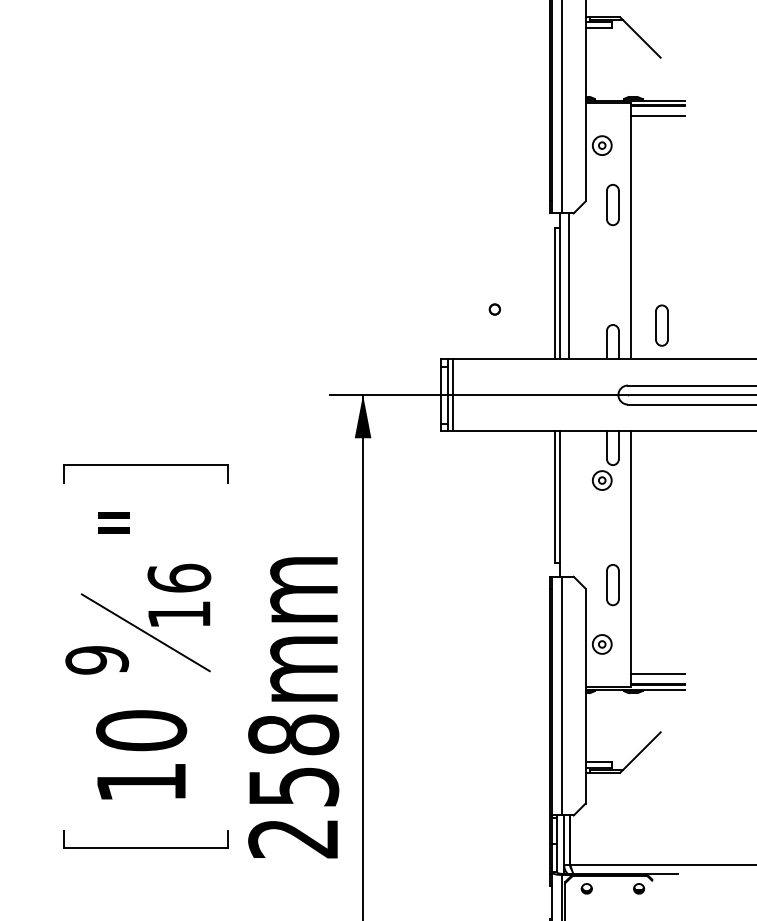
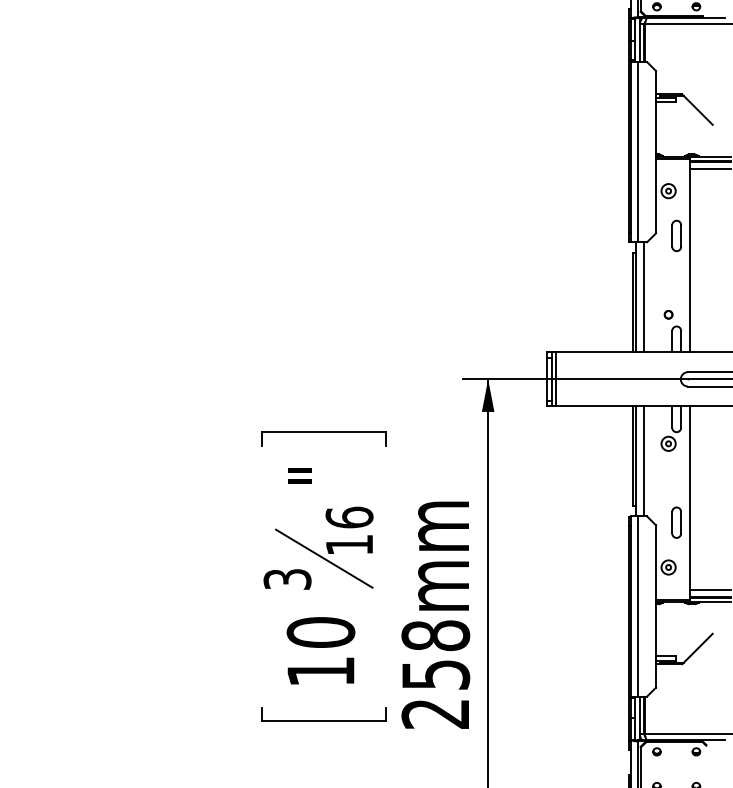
part: (494, 309) -> (668, 314), moved
part: (661, 325) -> (713, 326), removed
line: (568, 503) -> (643, 461), added
text: (97, 660) -> (287, 579), 9 -> 3

